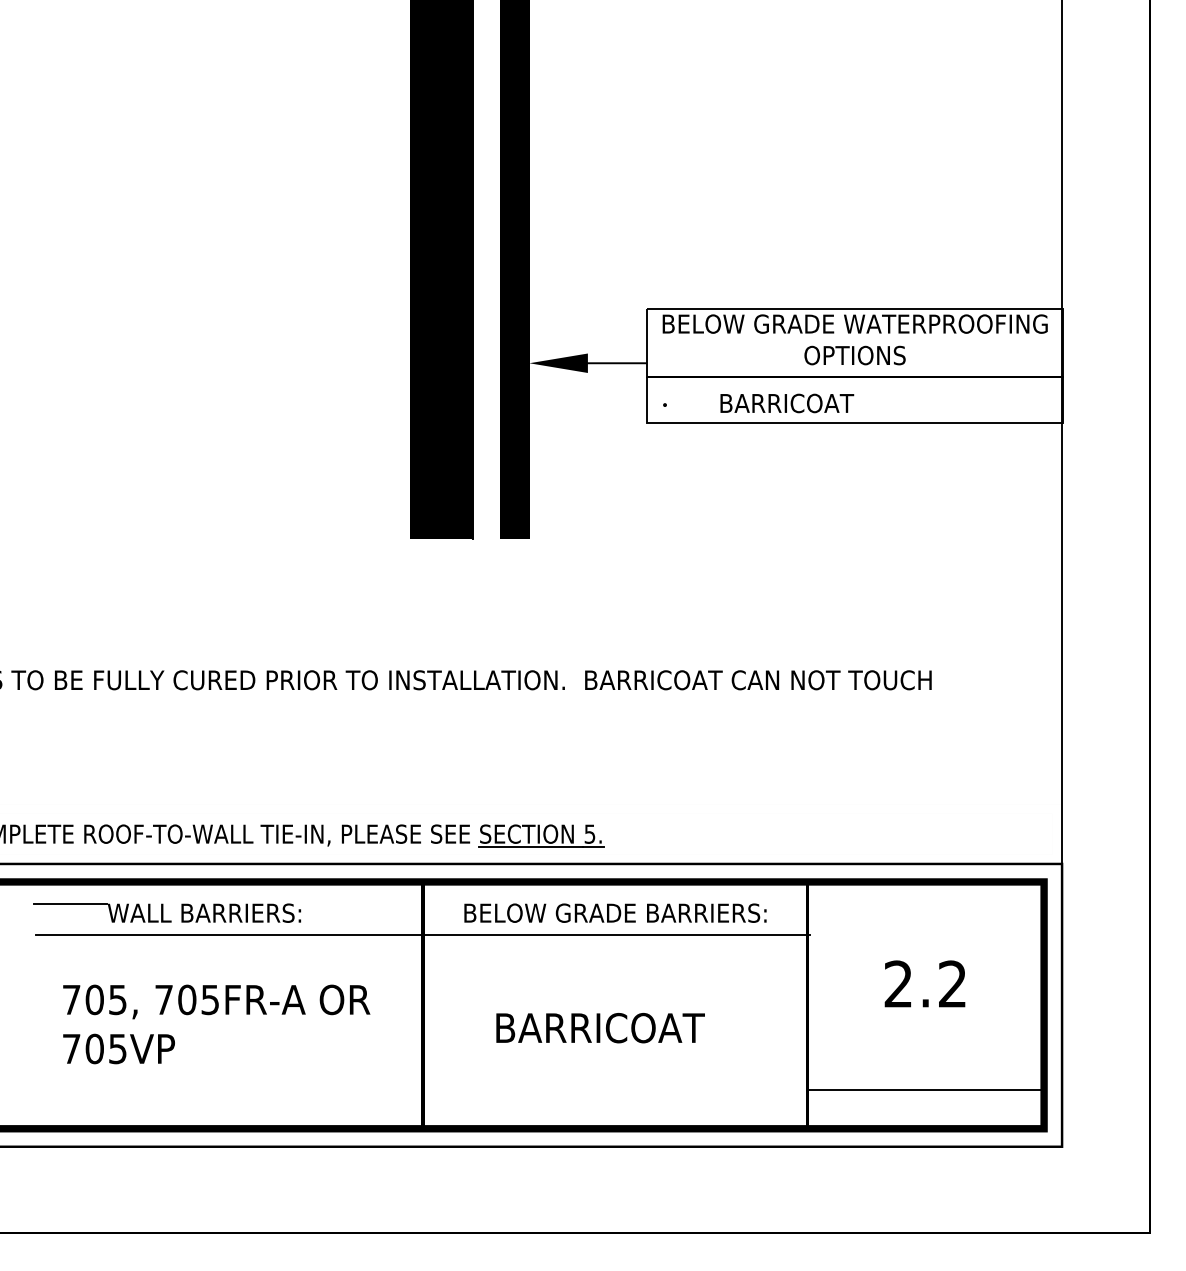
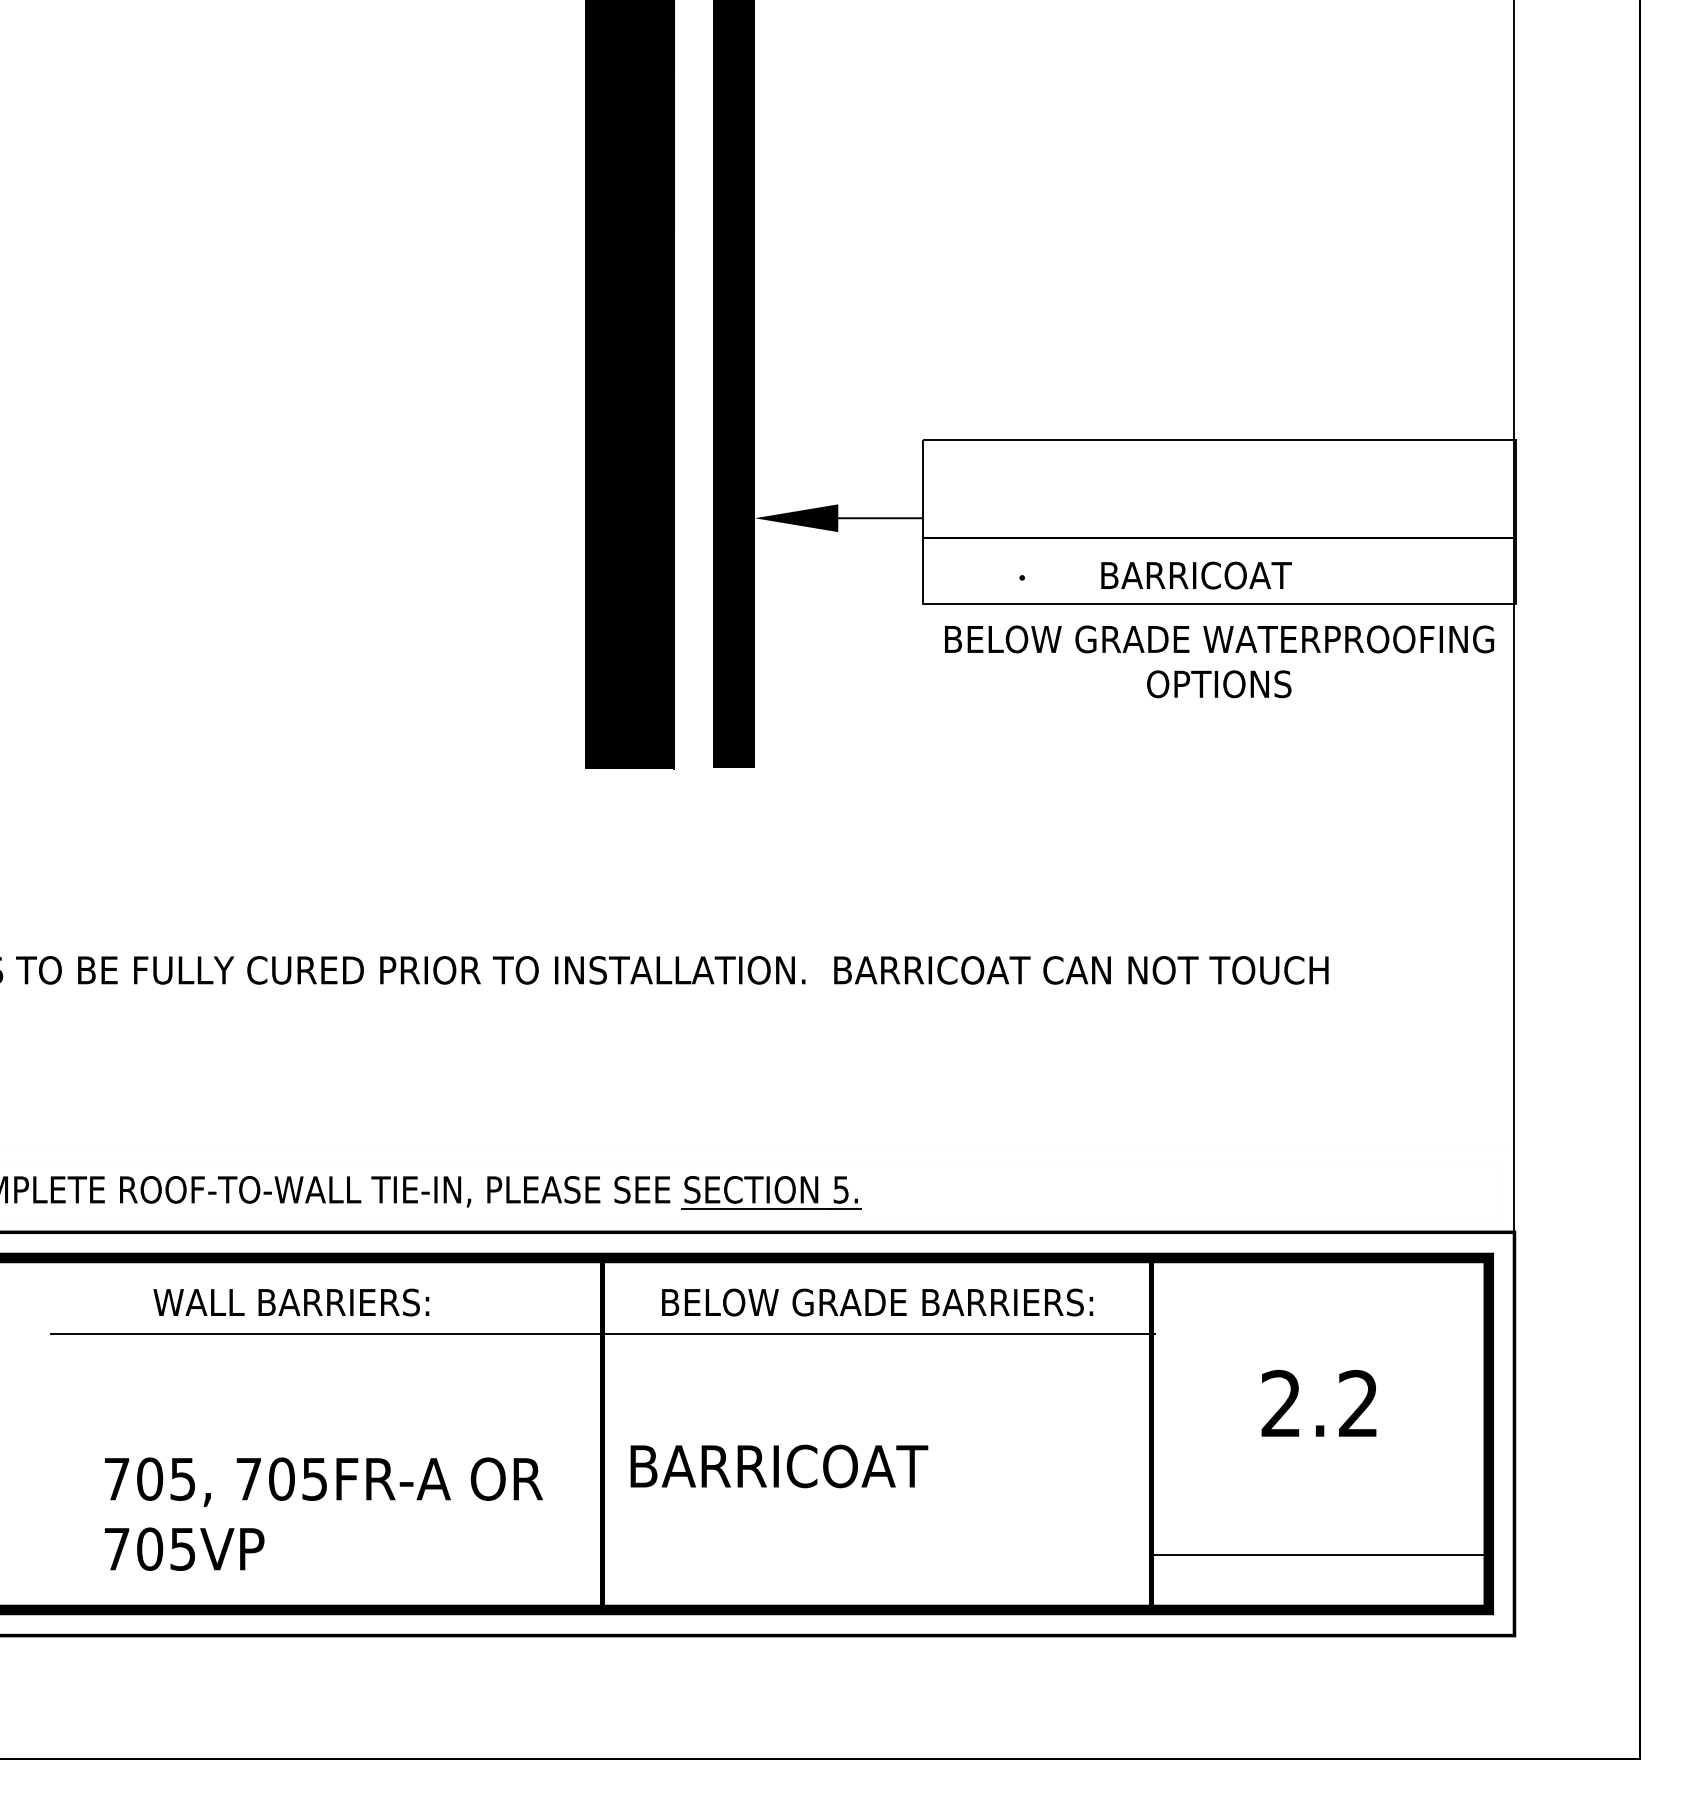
text: (855, 339) -> (1219, 661), moved
text: (758, 403) -> (1155, 575), moved
line: (69, 904) -> (99, 1289), removed
text: (216, 1023) -> (323, 1513), moved
text: (600, 1028) -> (779, 1466), moved

